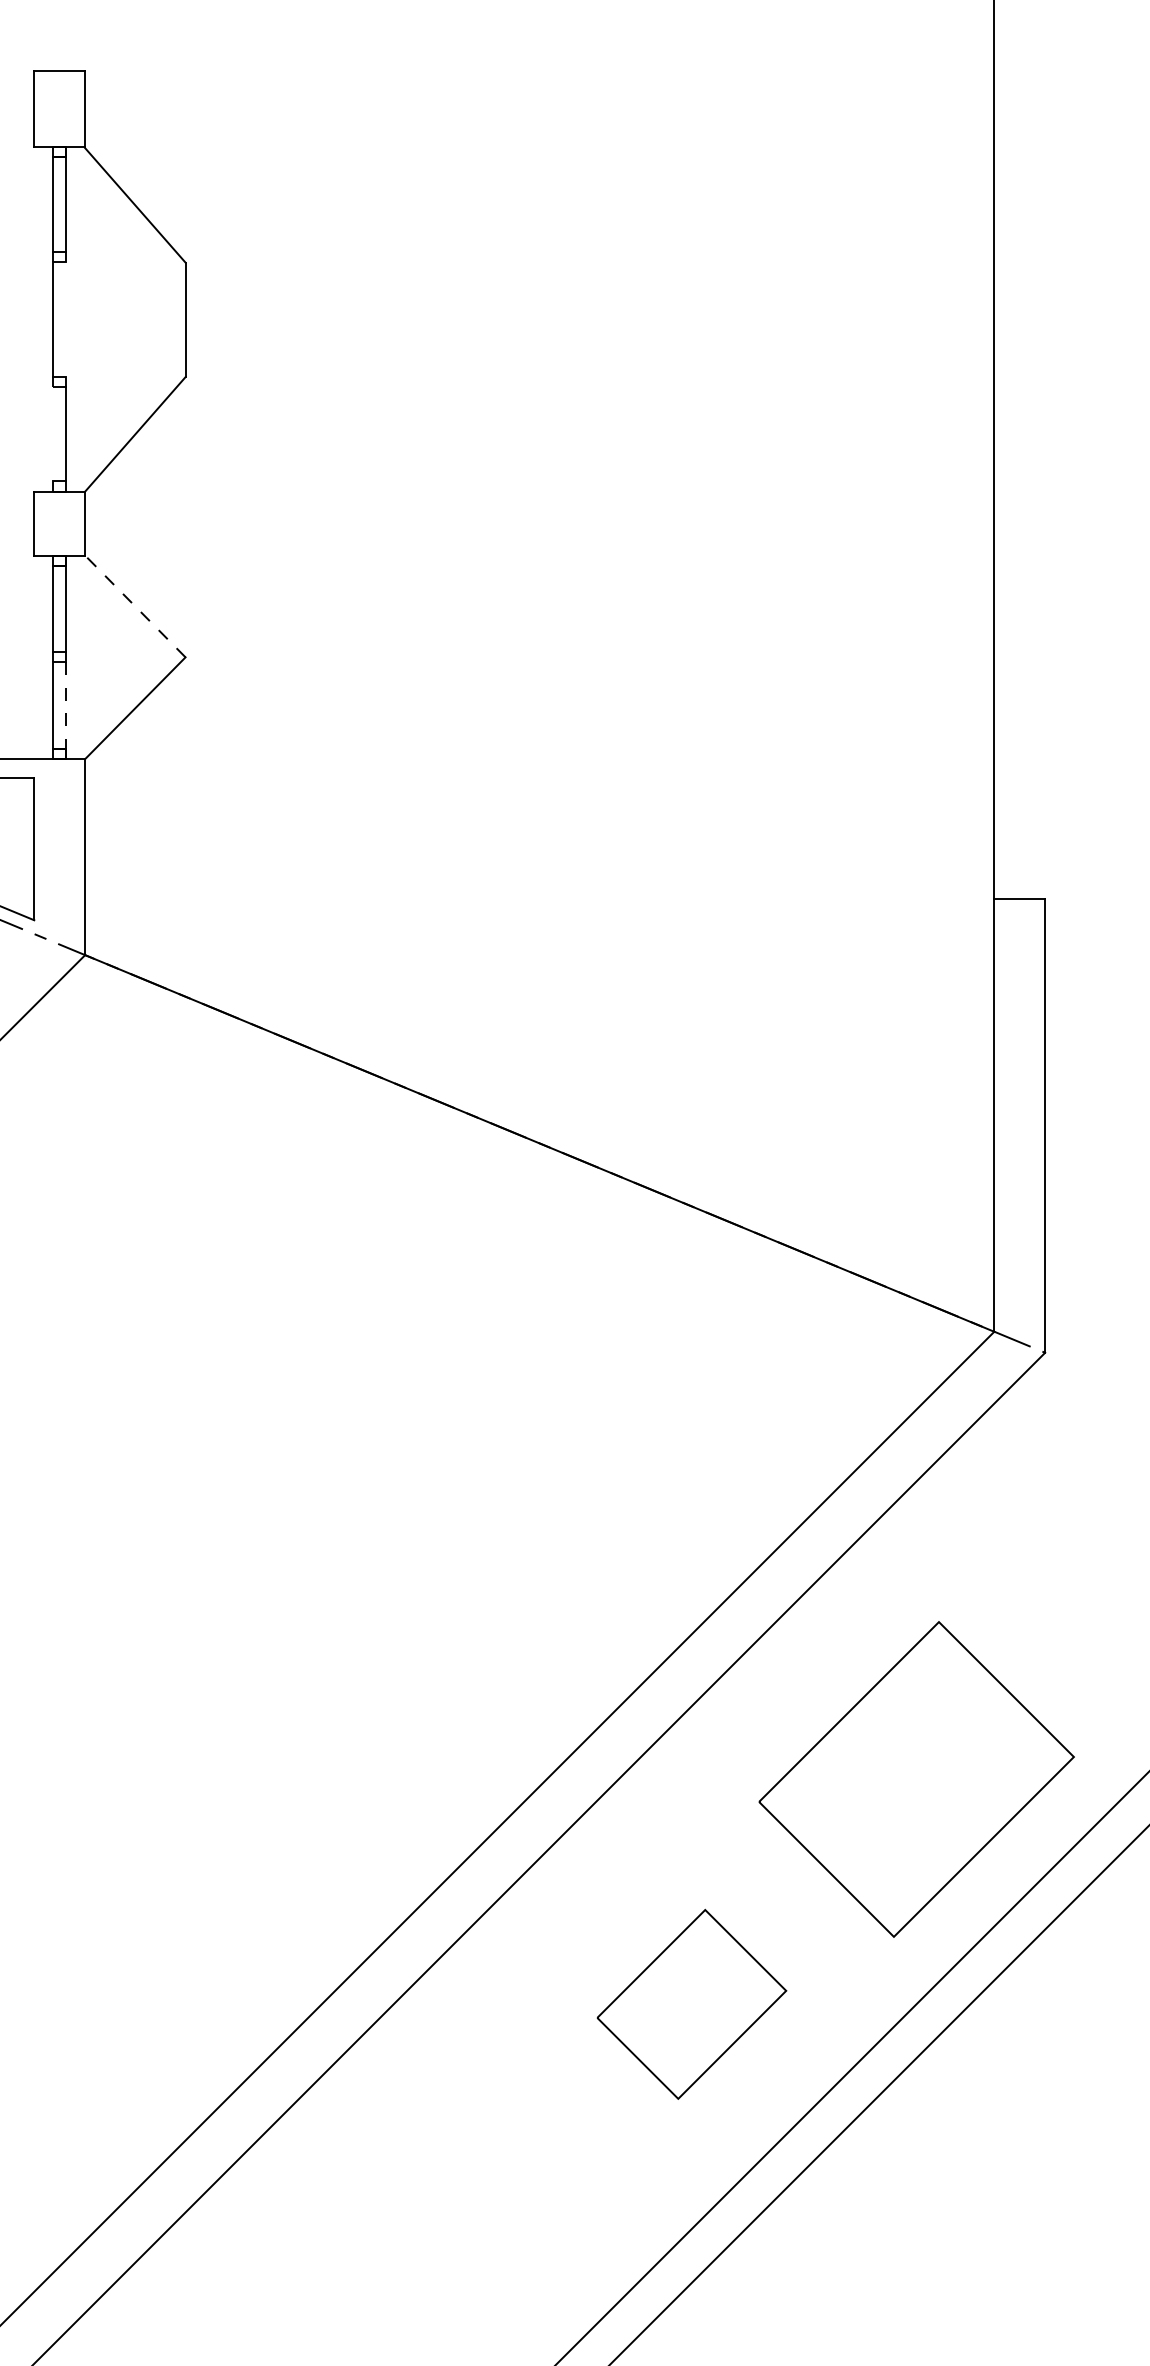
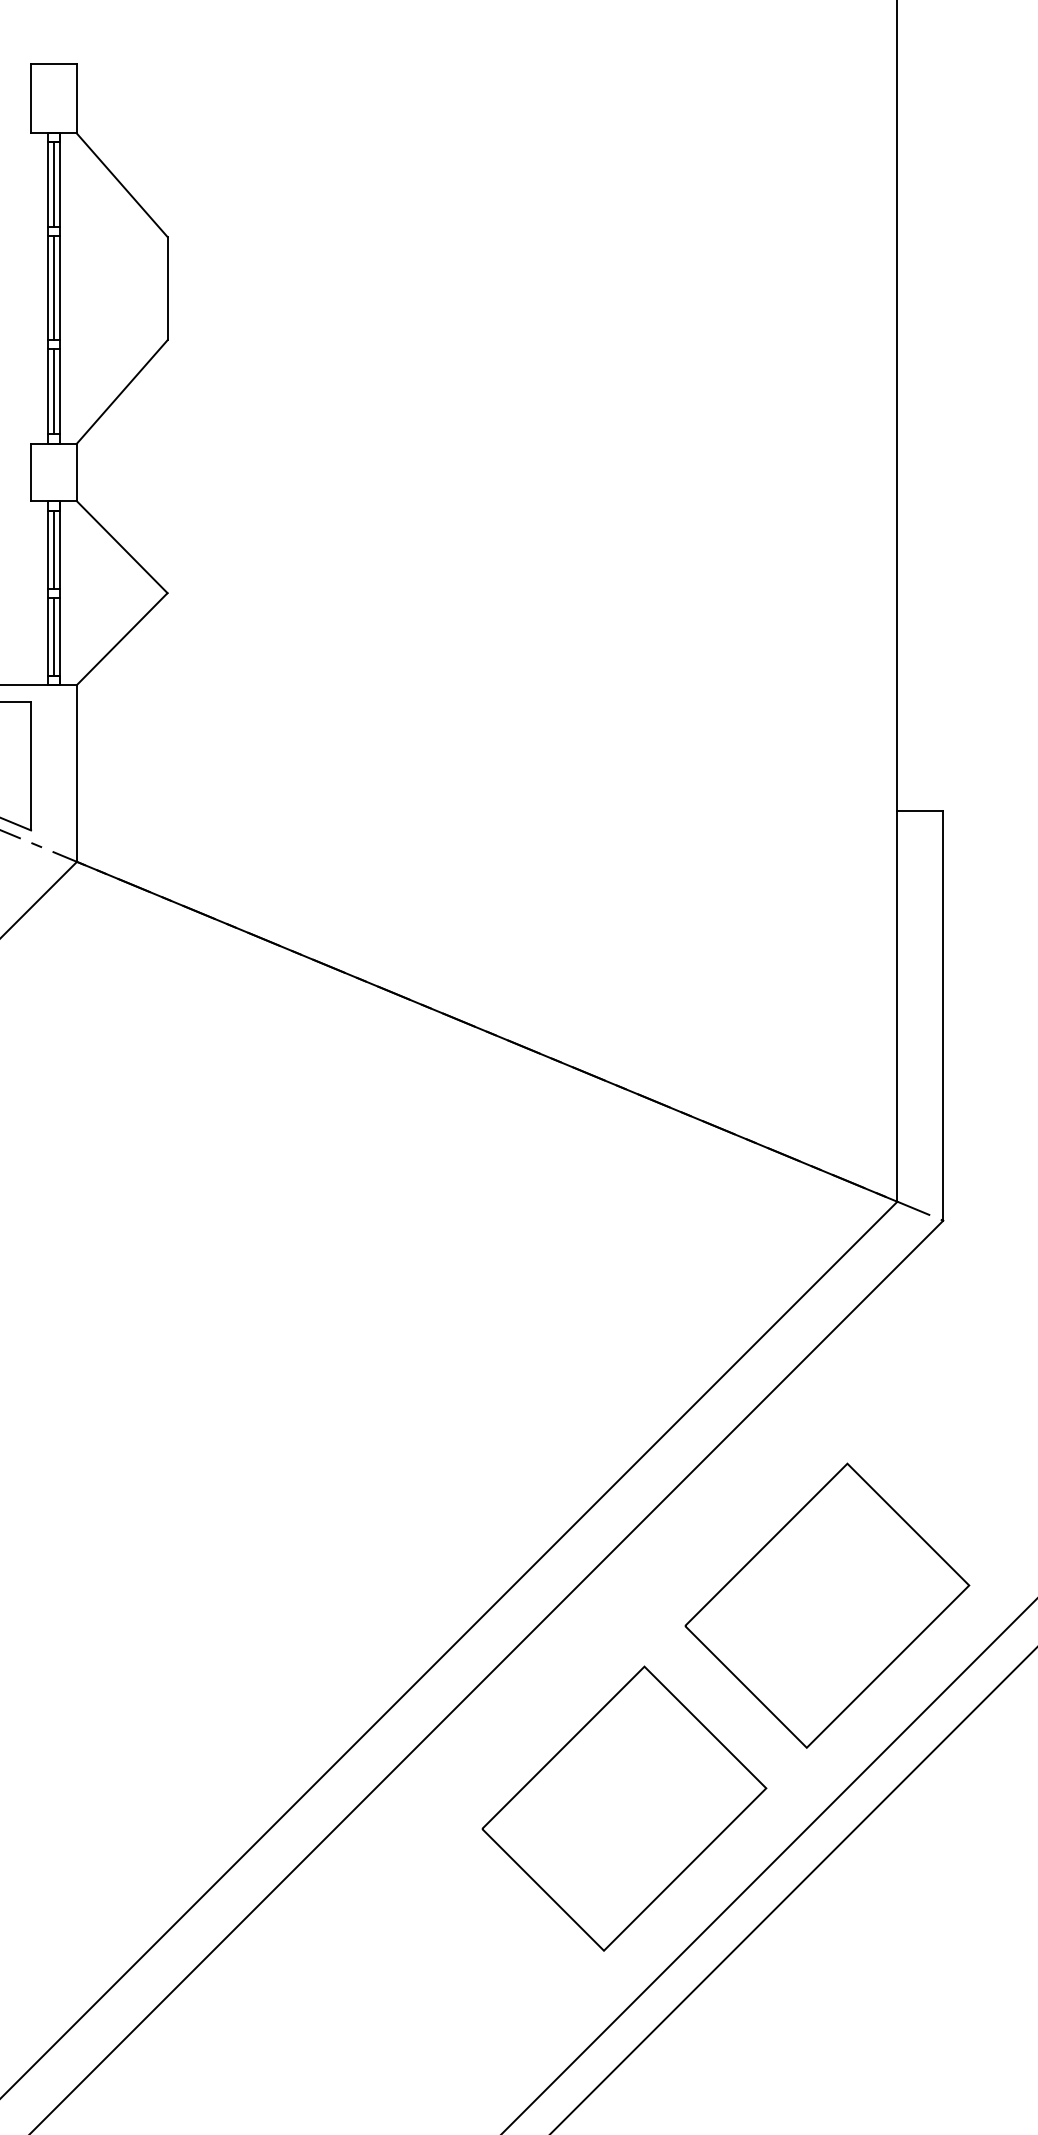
line: (59, 204) -> (53, 184), added
line: (59, 319) -> (53, 288), added
line: (66, 319) -> (60, 288), added
line: (53, 434) -> (48, 392), added
line: (59, 434) -> (53, 392), added
line: (135, 606) -> (122, 547), dashed -> solid
line: (59, 608) -> (53, 549), added
line: (59, 705) -> (53, 636), added
line: (66, 706) -> (60, 637), dashed -> solid
part: (691, 2004) -> (624, 1808), size x1.67

